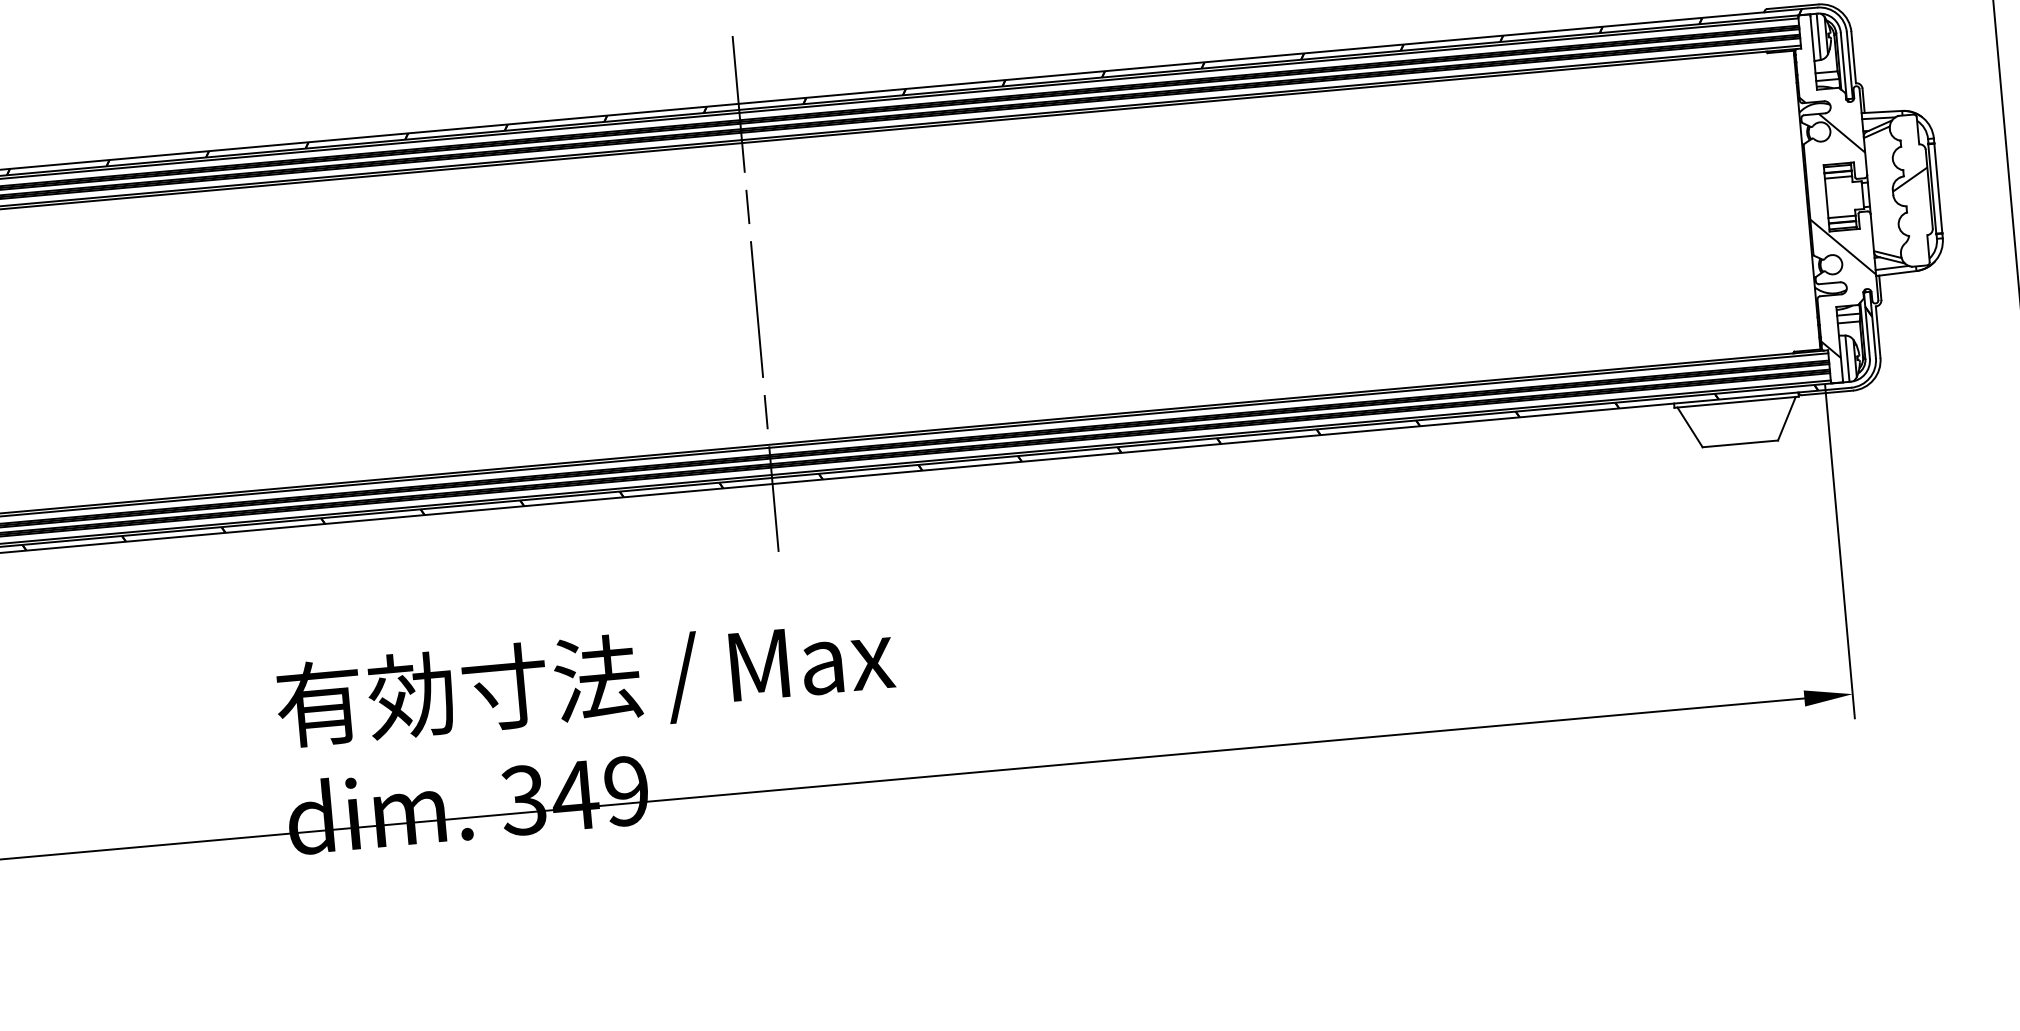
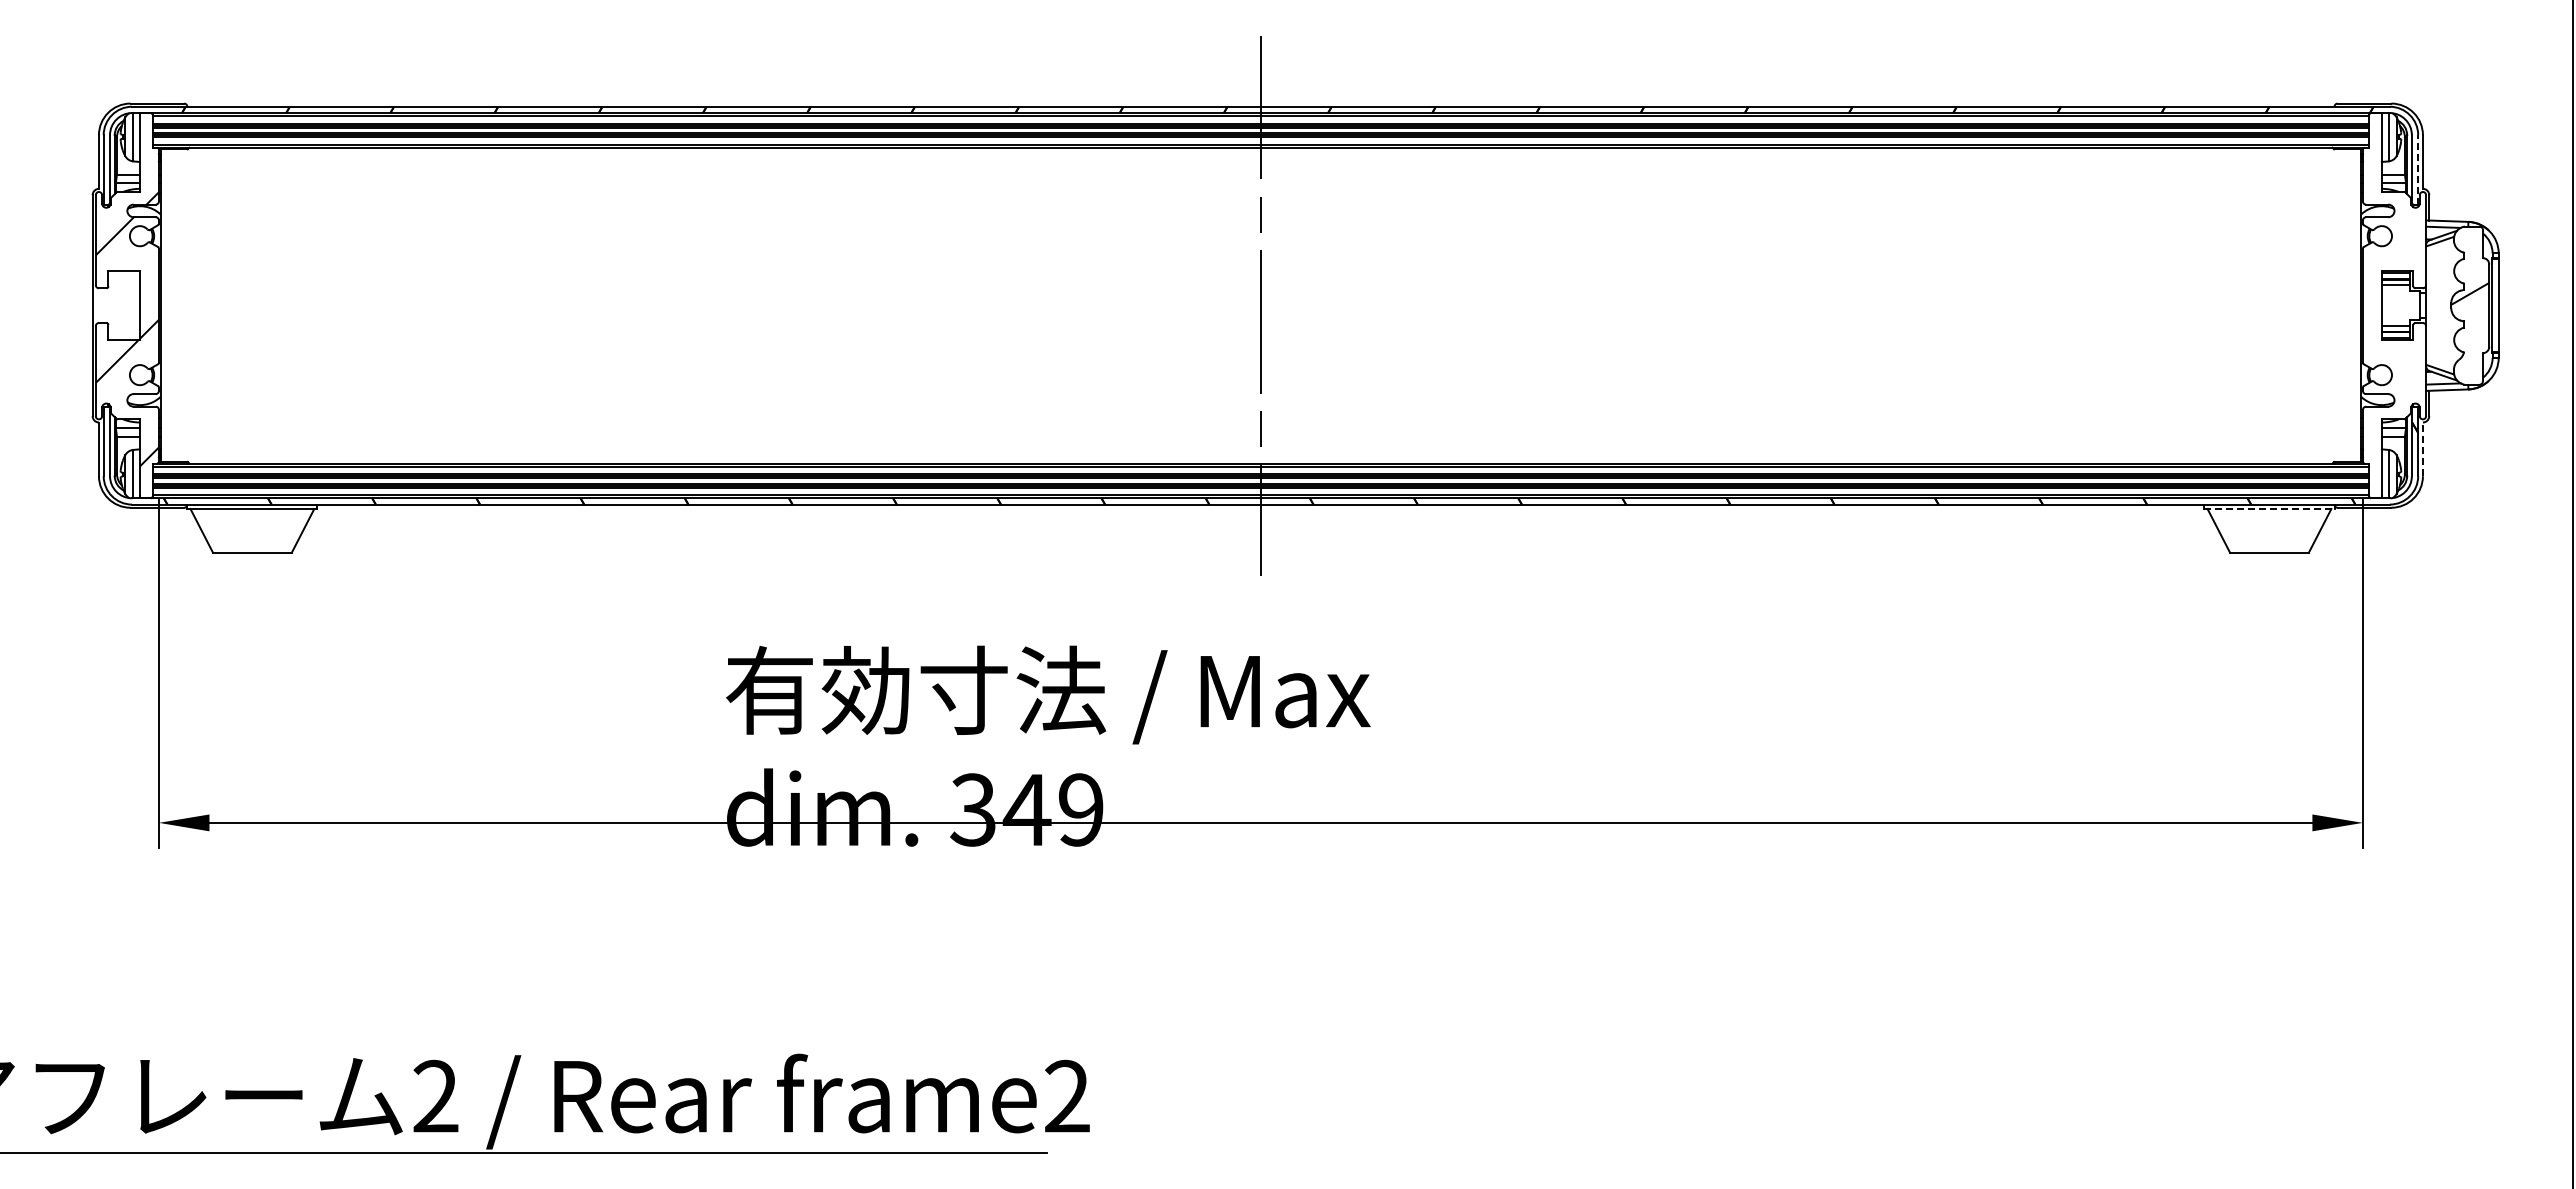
line: (1850, 65) -> (2418, 169), solid -> dashed
hatch: (1841, 225) -> (2394, 335), removed
line: (1877, 332) -> (2422, 449), solid -> dashed
line: (1736, 402) -> (2269, 509), solid -> dashed

